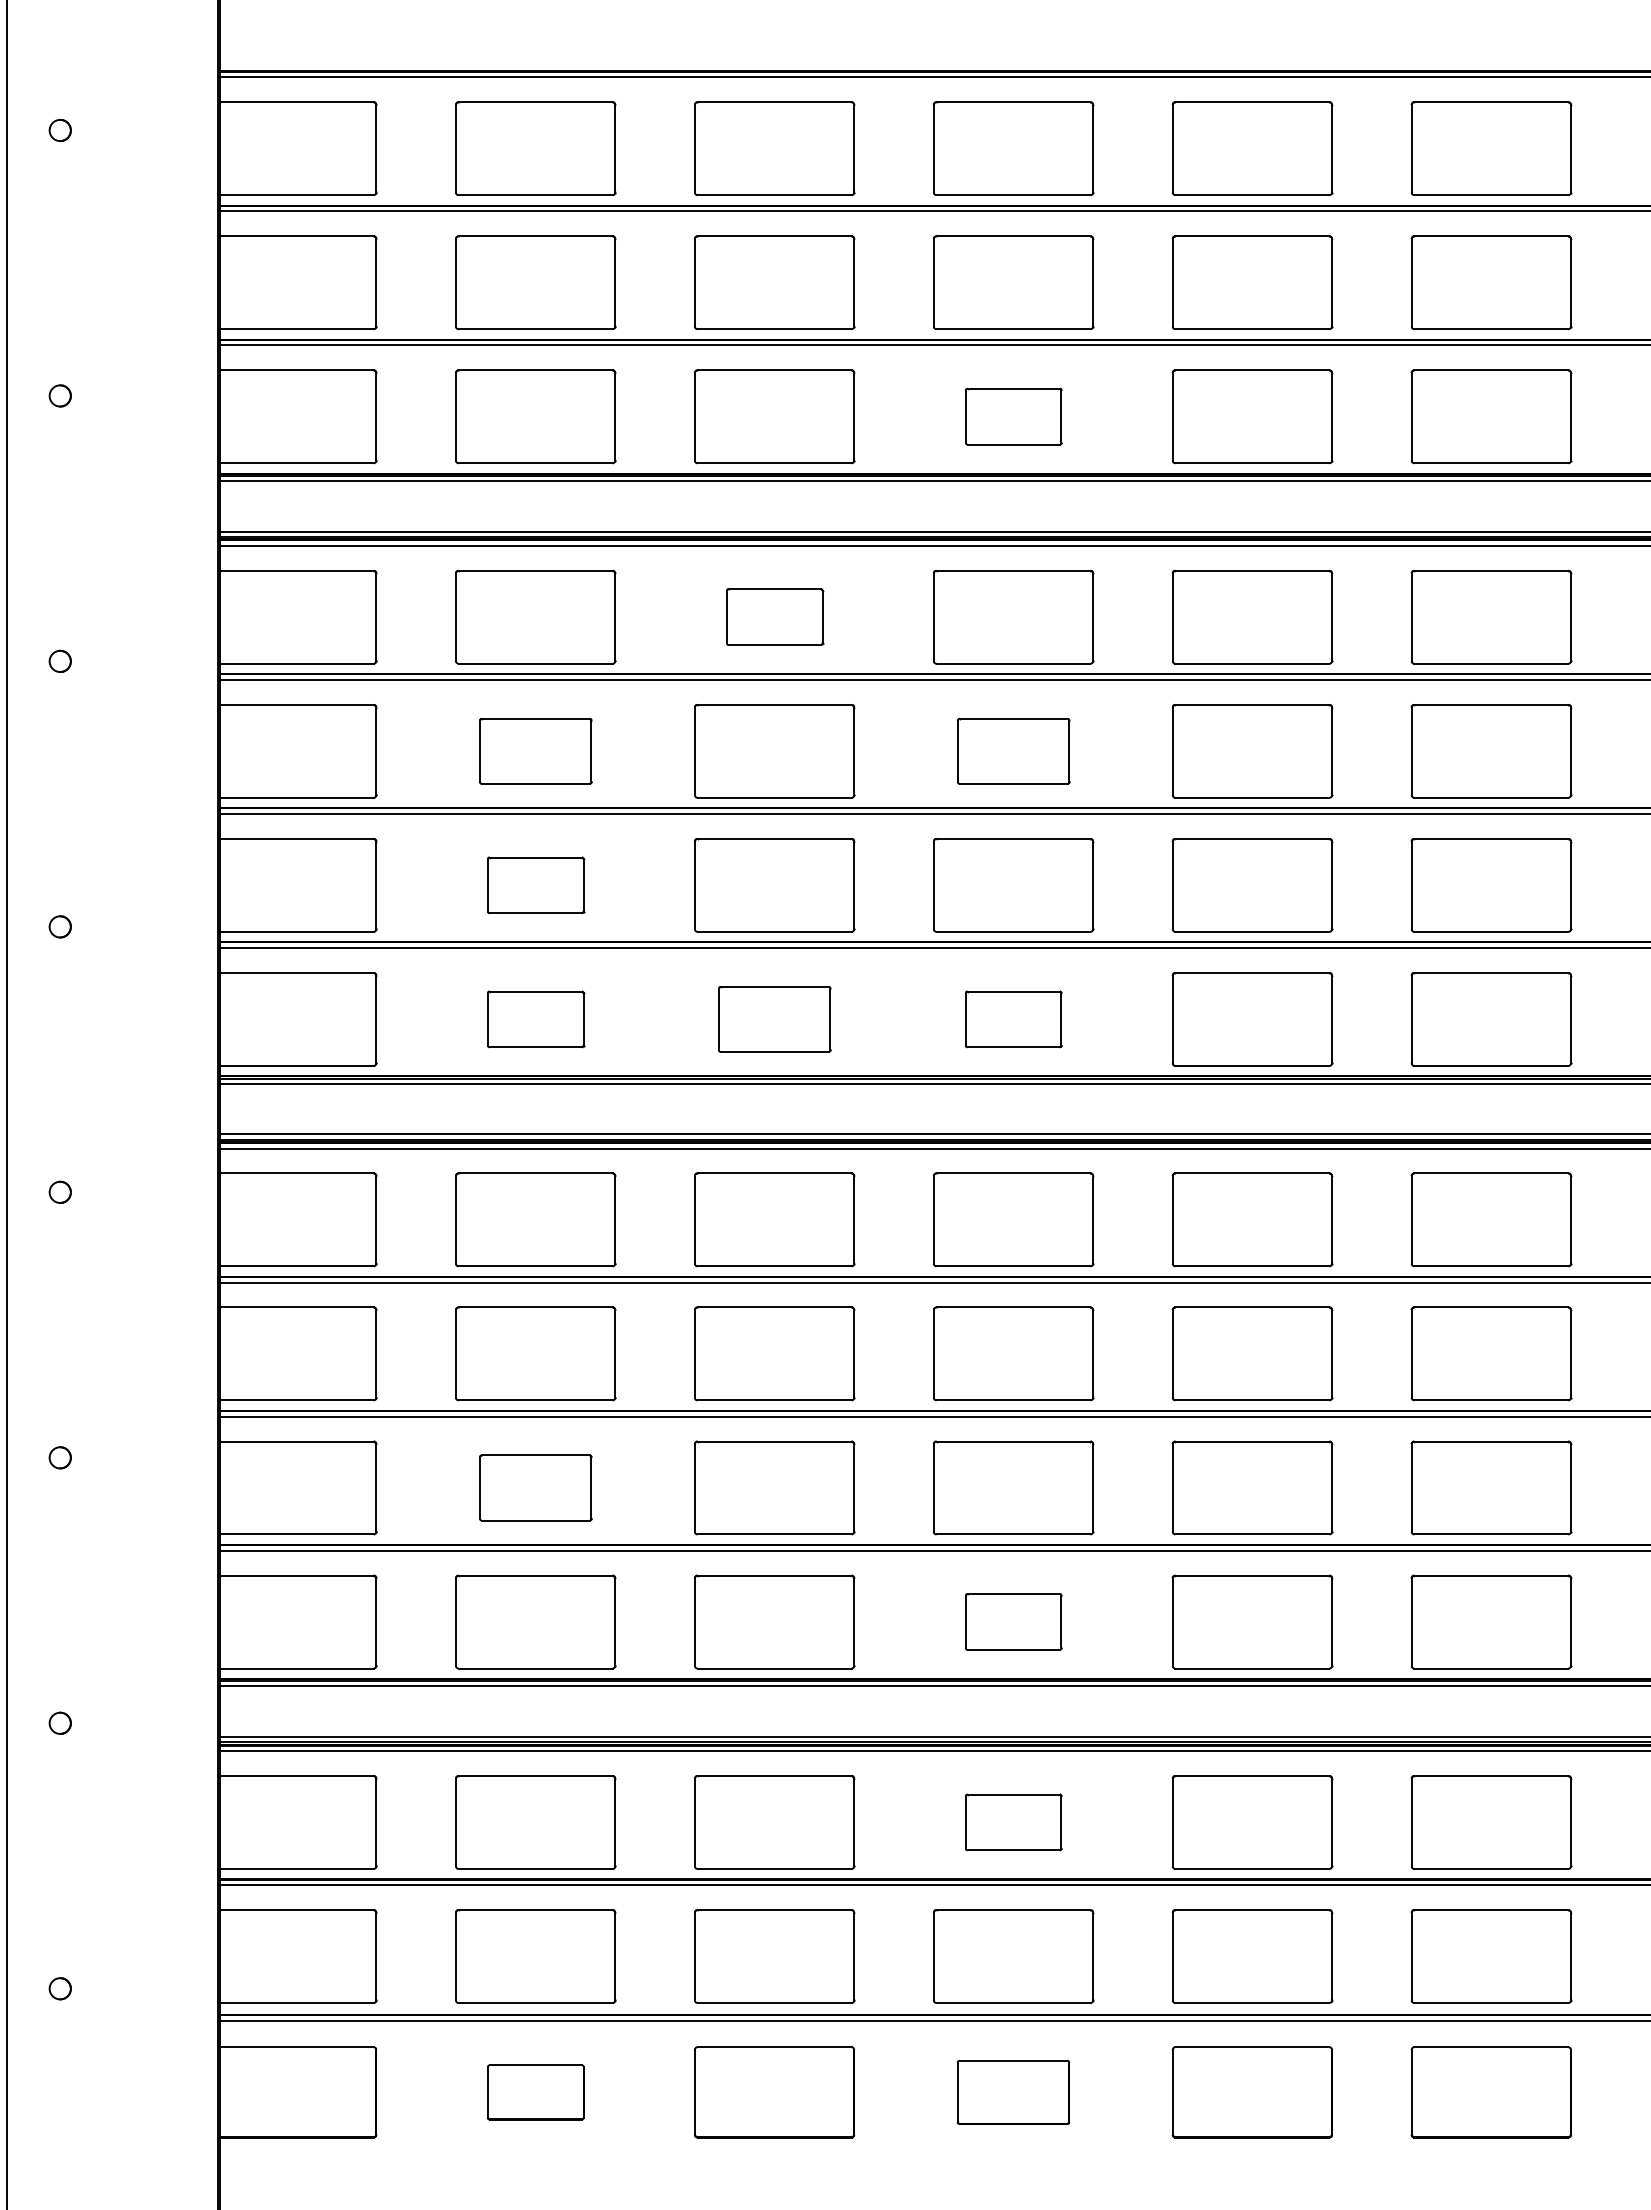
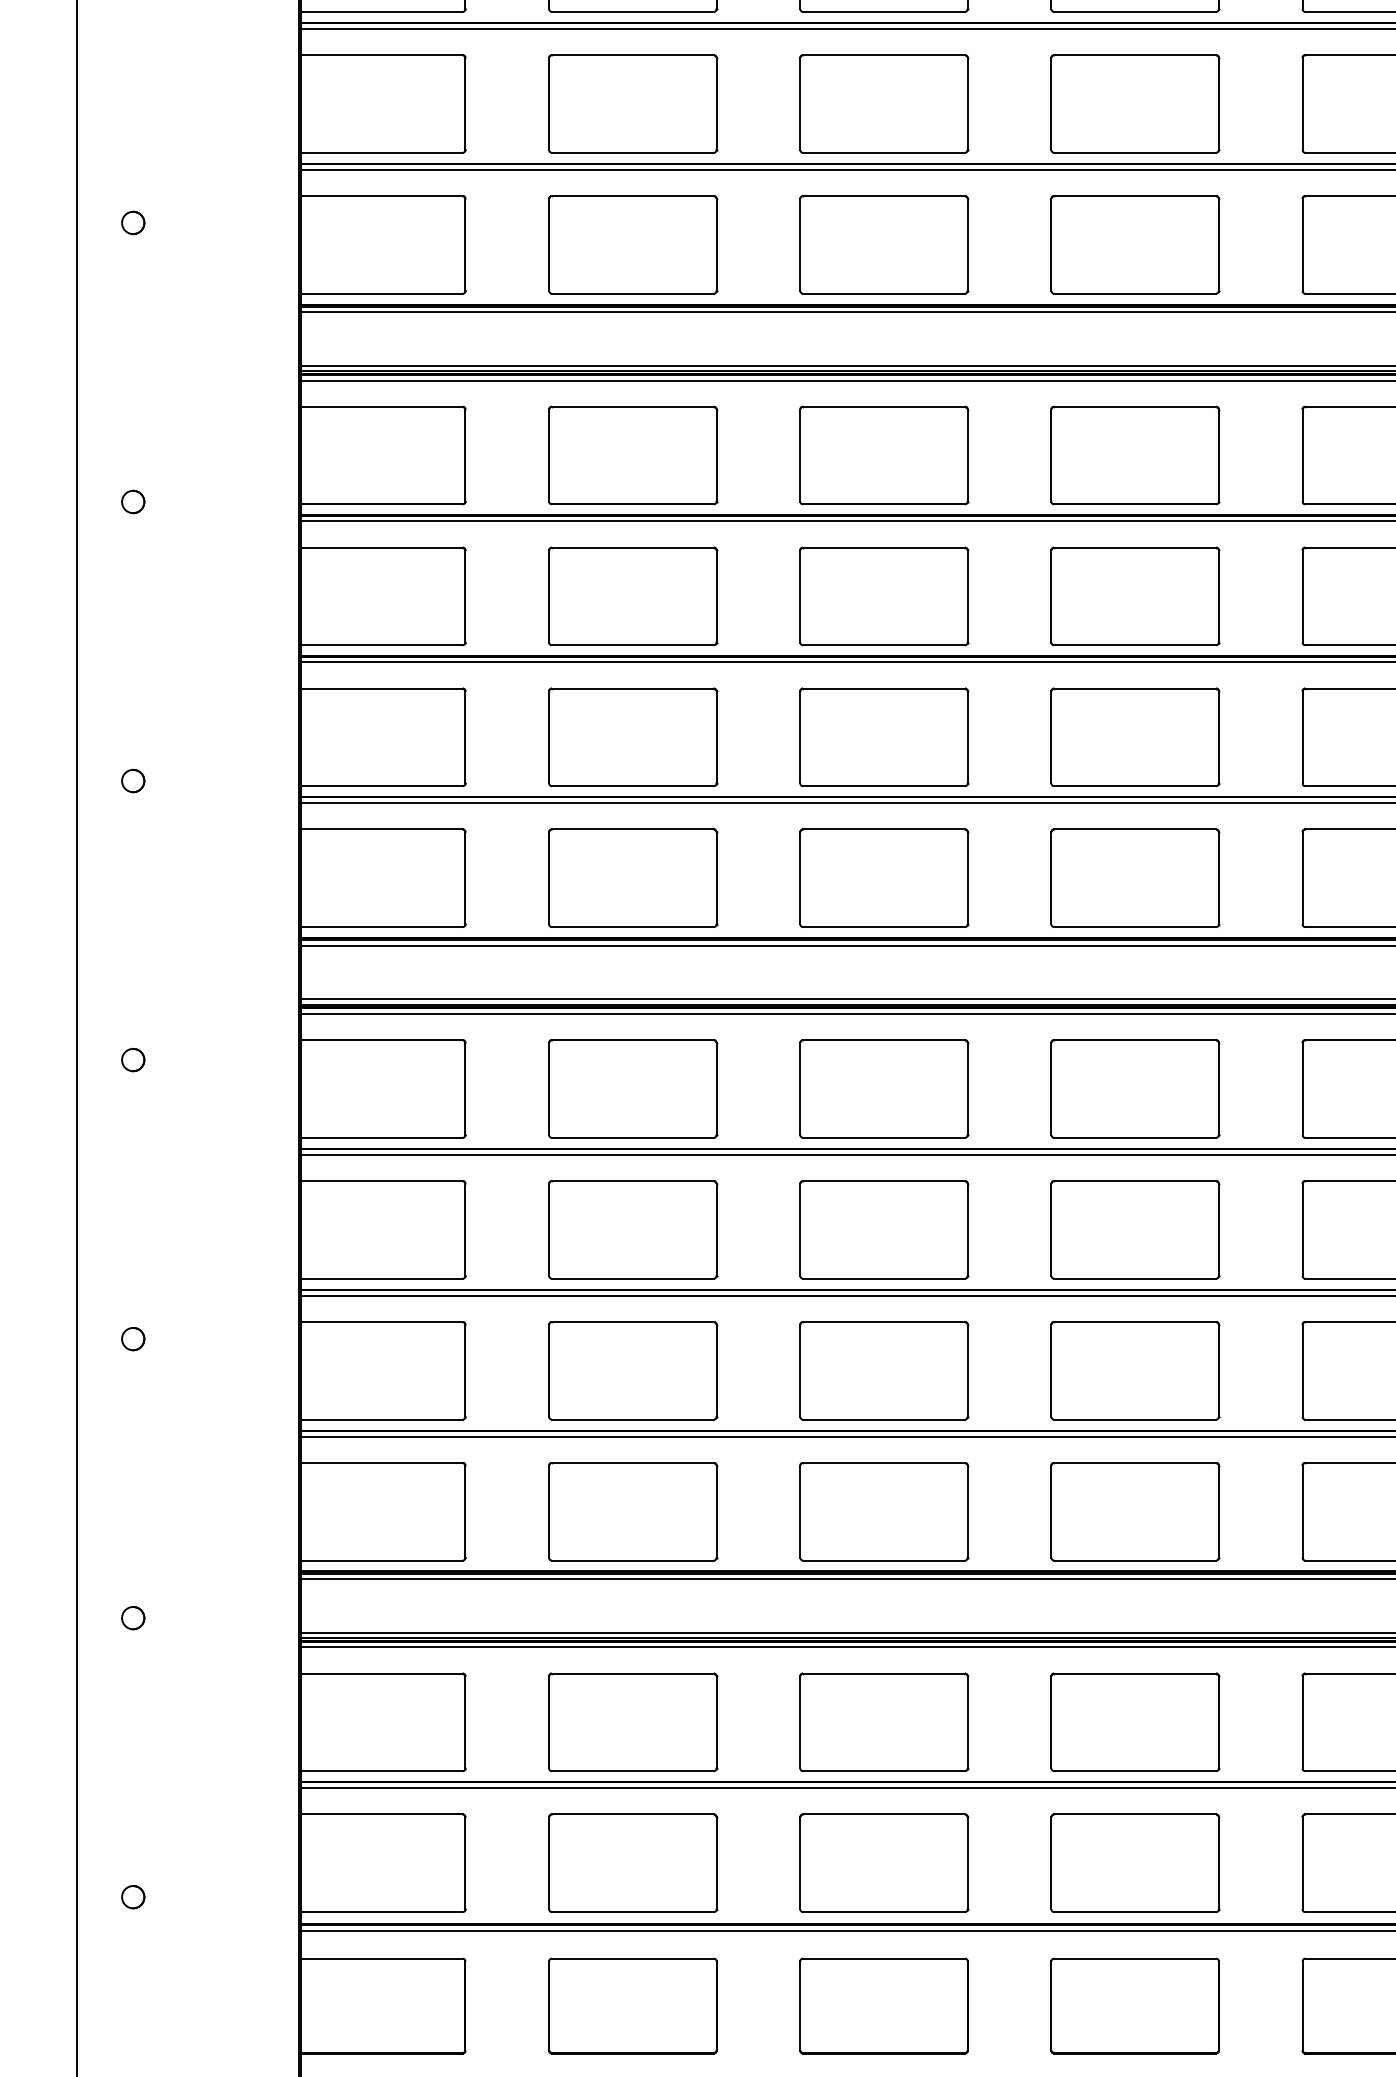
part: (1013, 416) -> (1135, 244), size x1.67
part: (774, 616) -> (883, 454), size x1.67
part: (535, 751) -> (632, 596), size x1.43
part: (1013, 751) -> (1135, 596), size x1.43
part: (535, 885) -> (632, 737), size x1.67
part: (535, 1019) -> (632, 878), size x1.67
part: (774, 1019) -> (883, 878), size x1.43
part: (1013, 1019) -> (1135, 878), size x1.67
part: (535, 1487) -> (632, 1370), size x1.43
part: (1013, 1621) -> (1135, 1511), size x1.67
part: (1013, 1822) -> (1135, 1722), size x1.67
part: (535, 2092) -> (632, 2006), size x1.67
part: (1013, 2092) -> (1135, 2006), size x1.43

